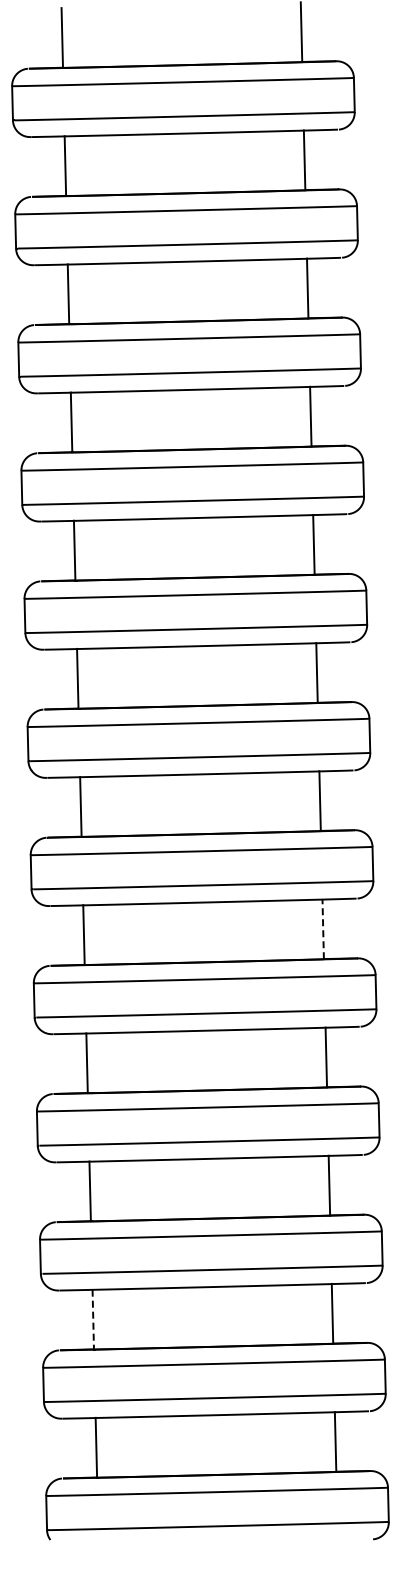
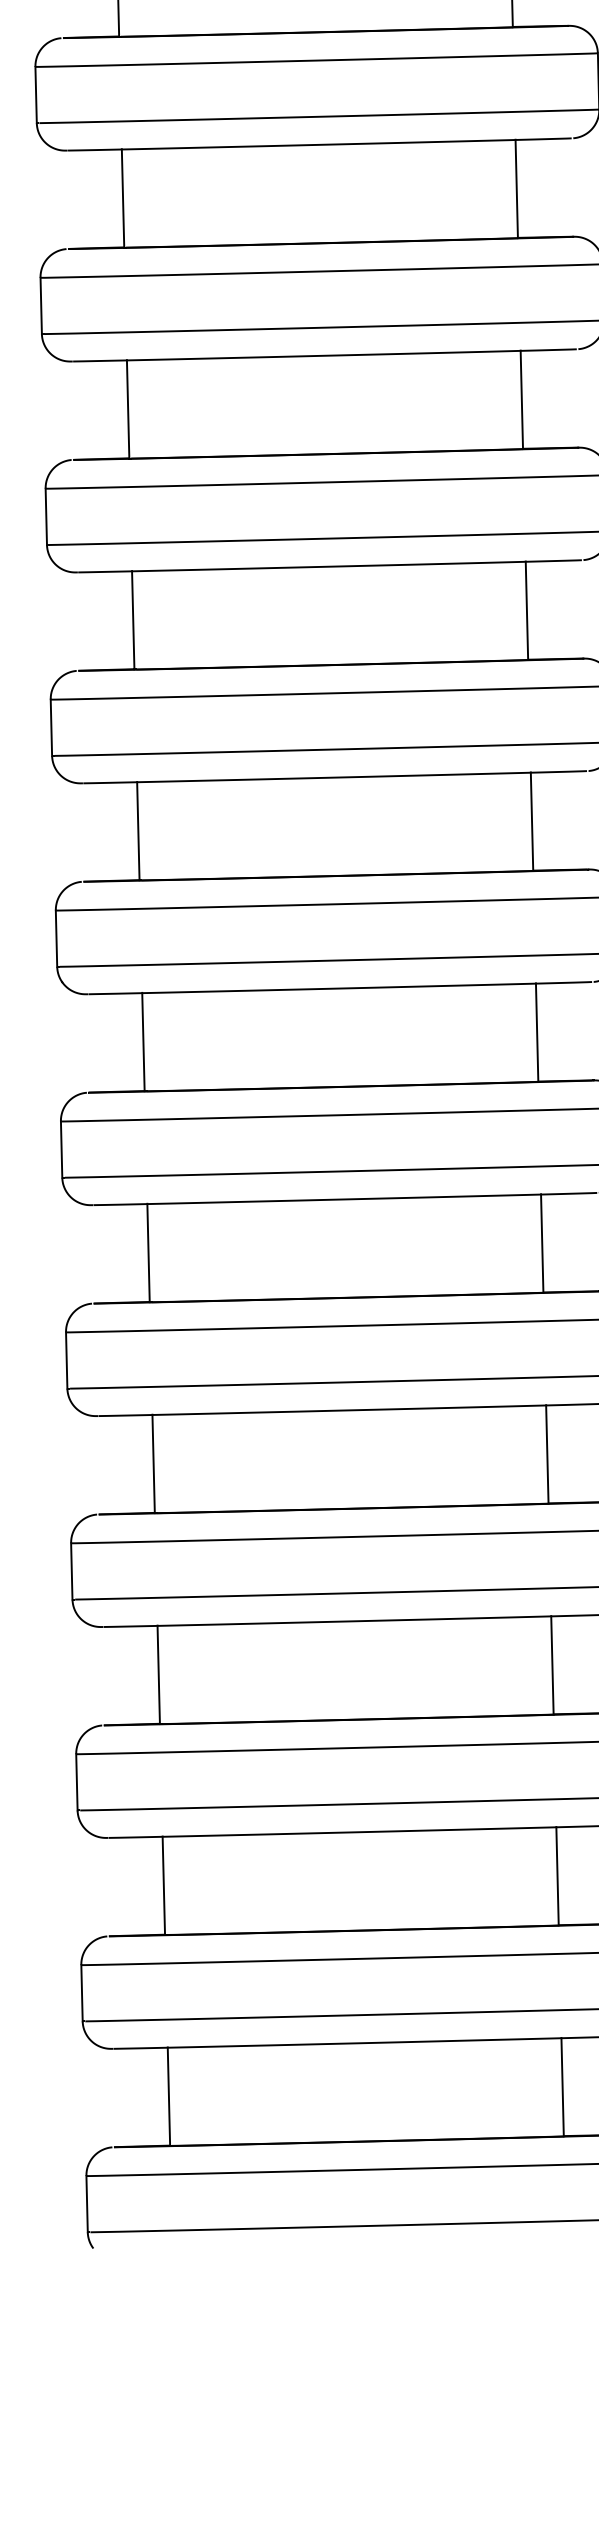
line: (323, 929) -> (542, 1243), dashed -> solid
line: (93, 1319) -> (164, 1885), dashed -> solid

